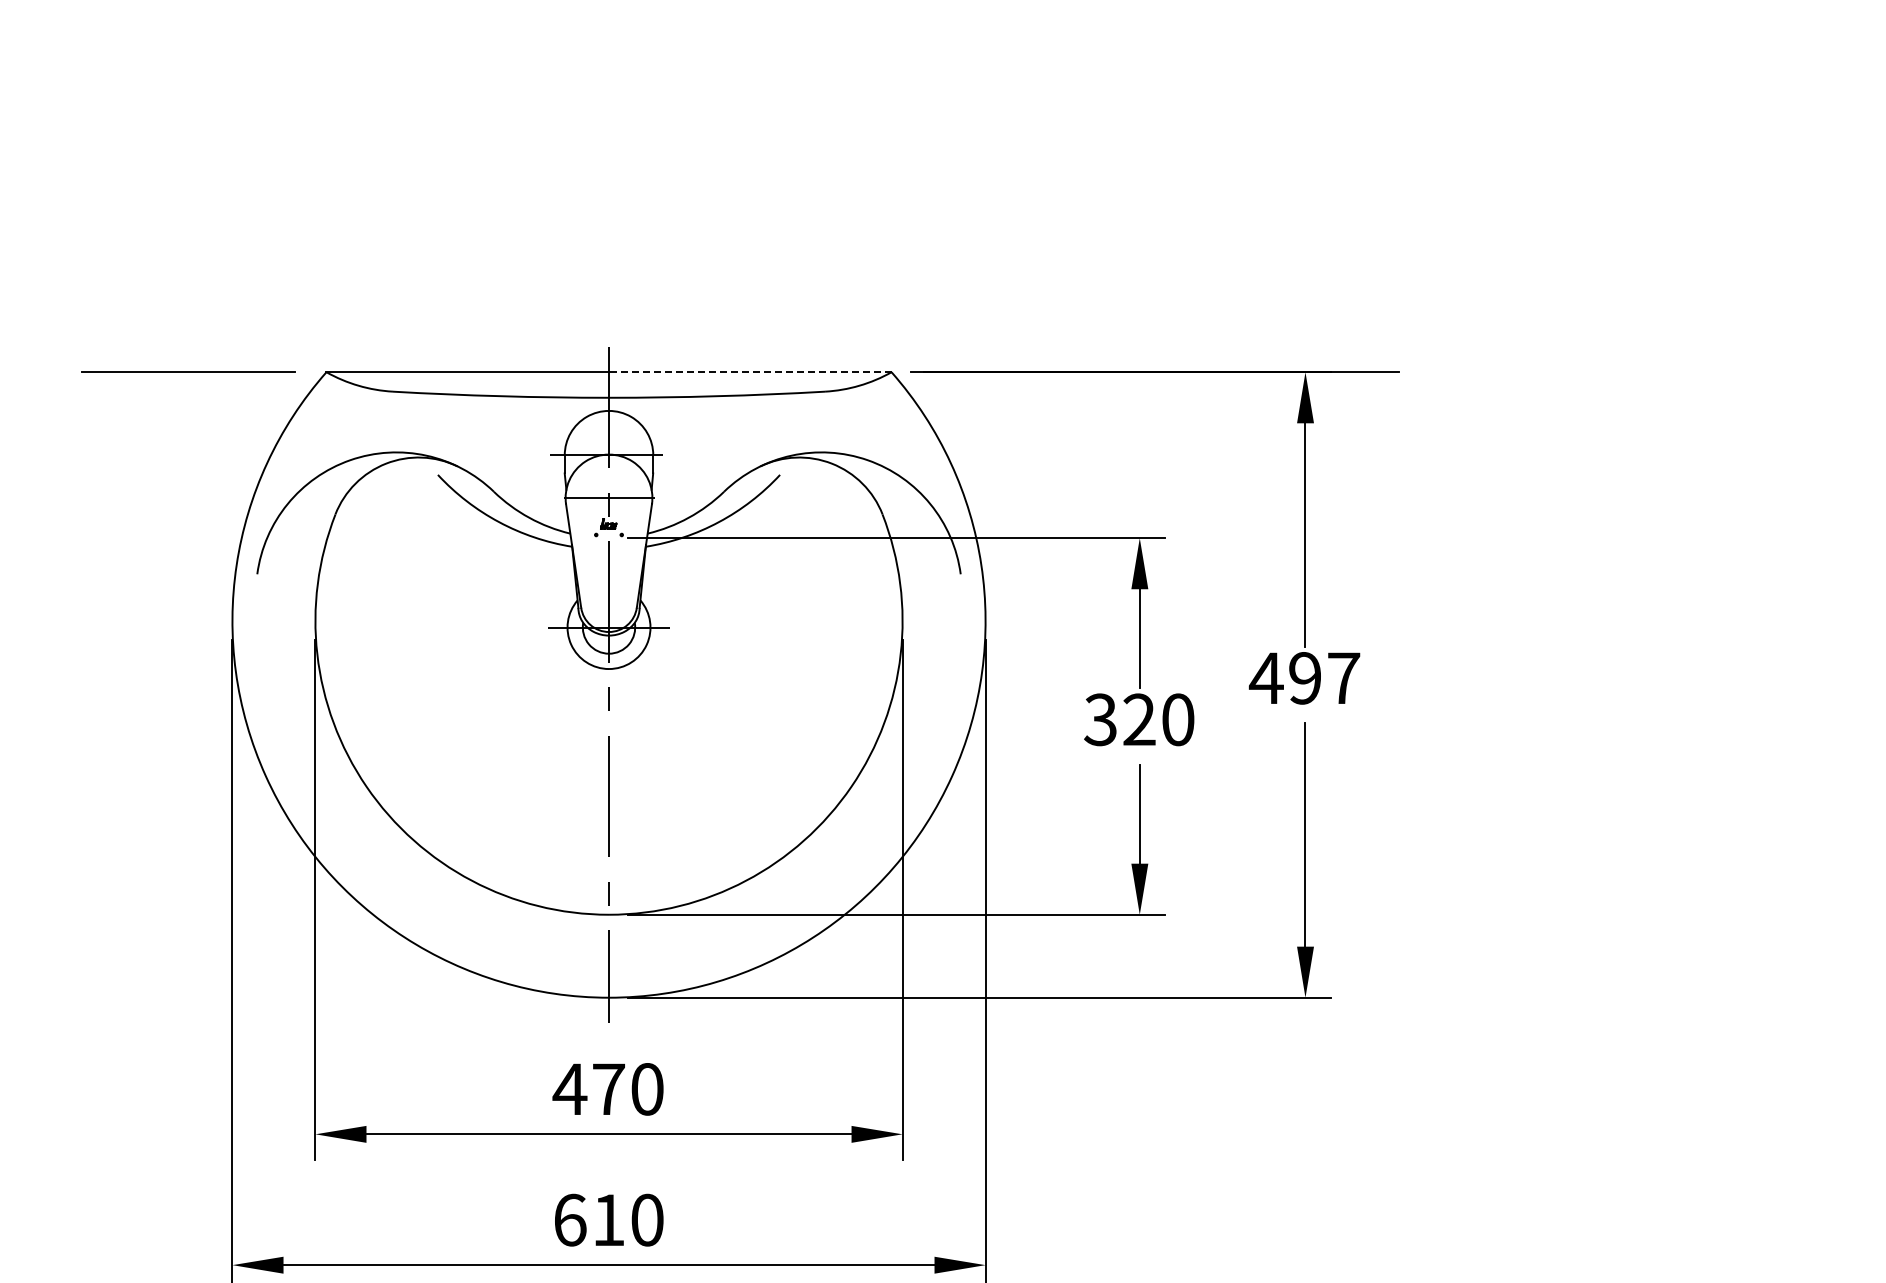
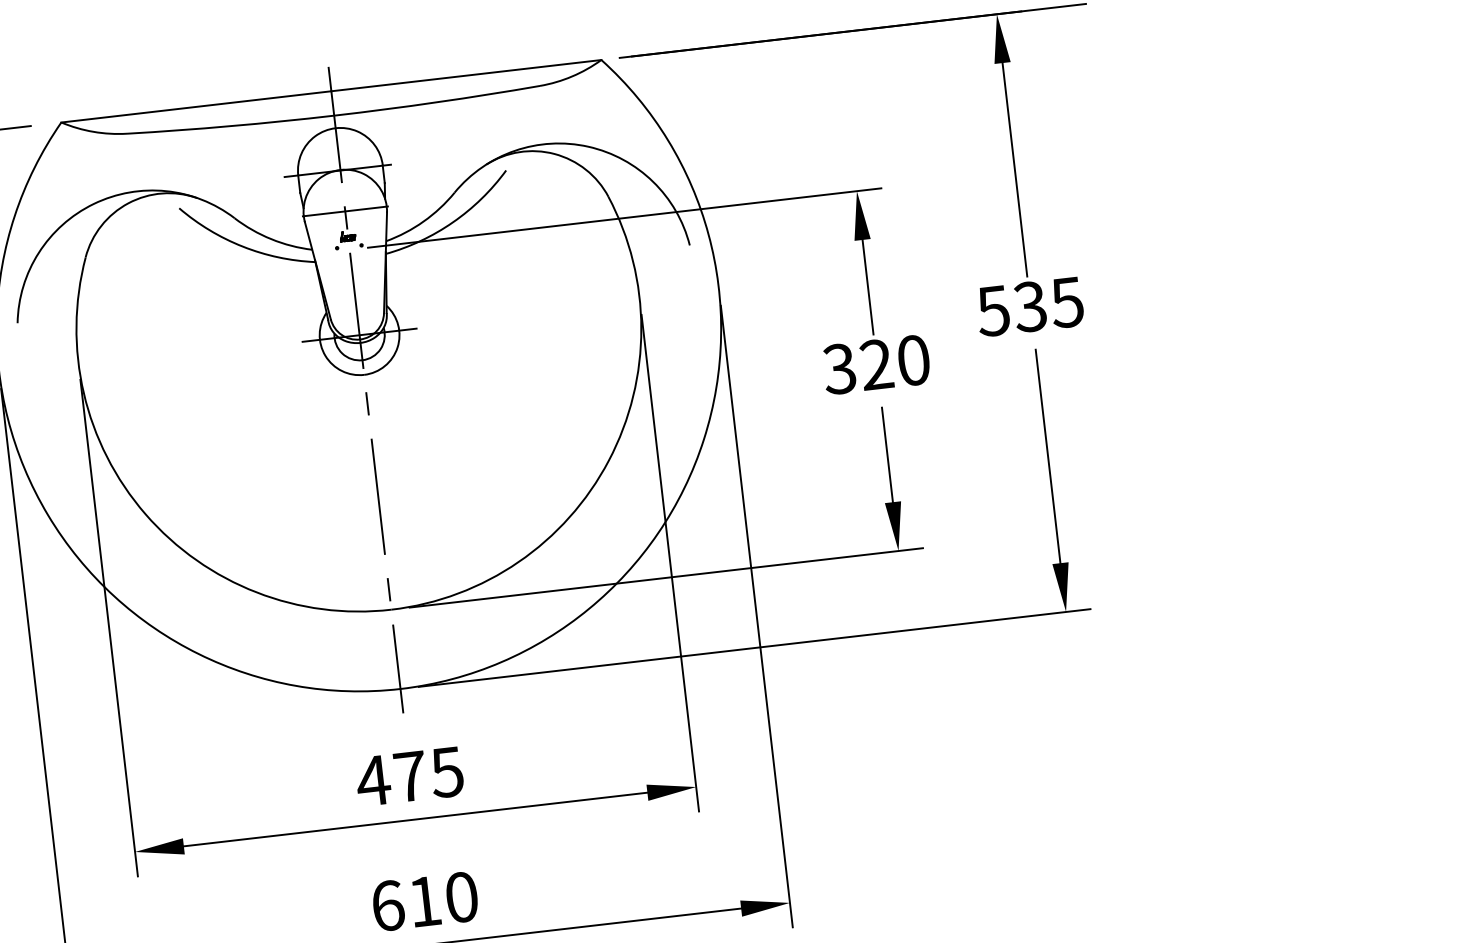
line: (749, 372) -> (465, 75), dashed -> solid
text: (1304, 678) -> (1029, 307), 497 -> 535
text: (646, 1089) -> (446, 772), 470 -> 475

